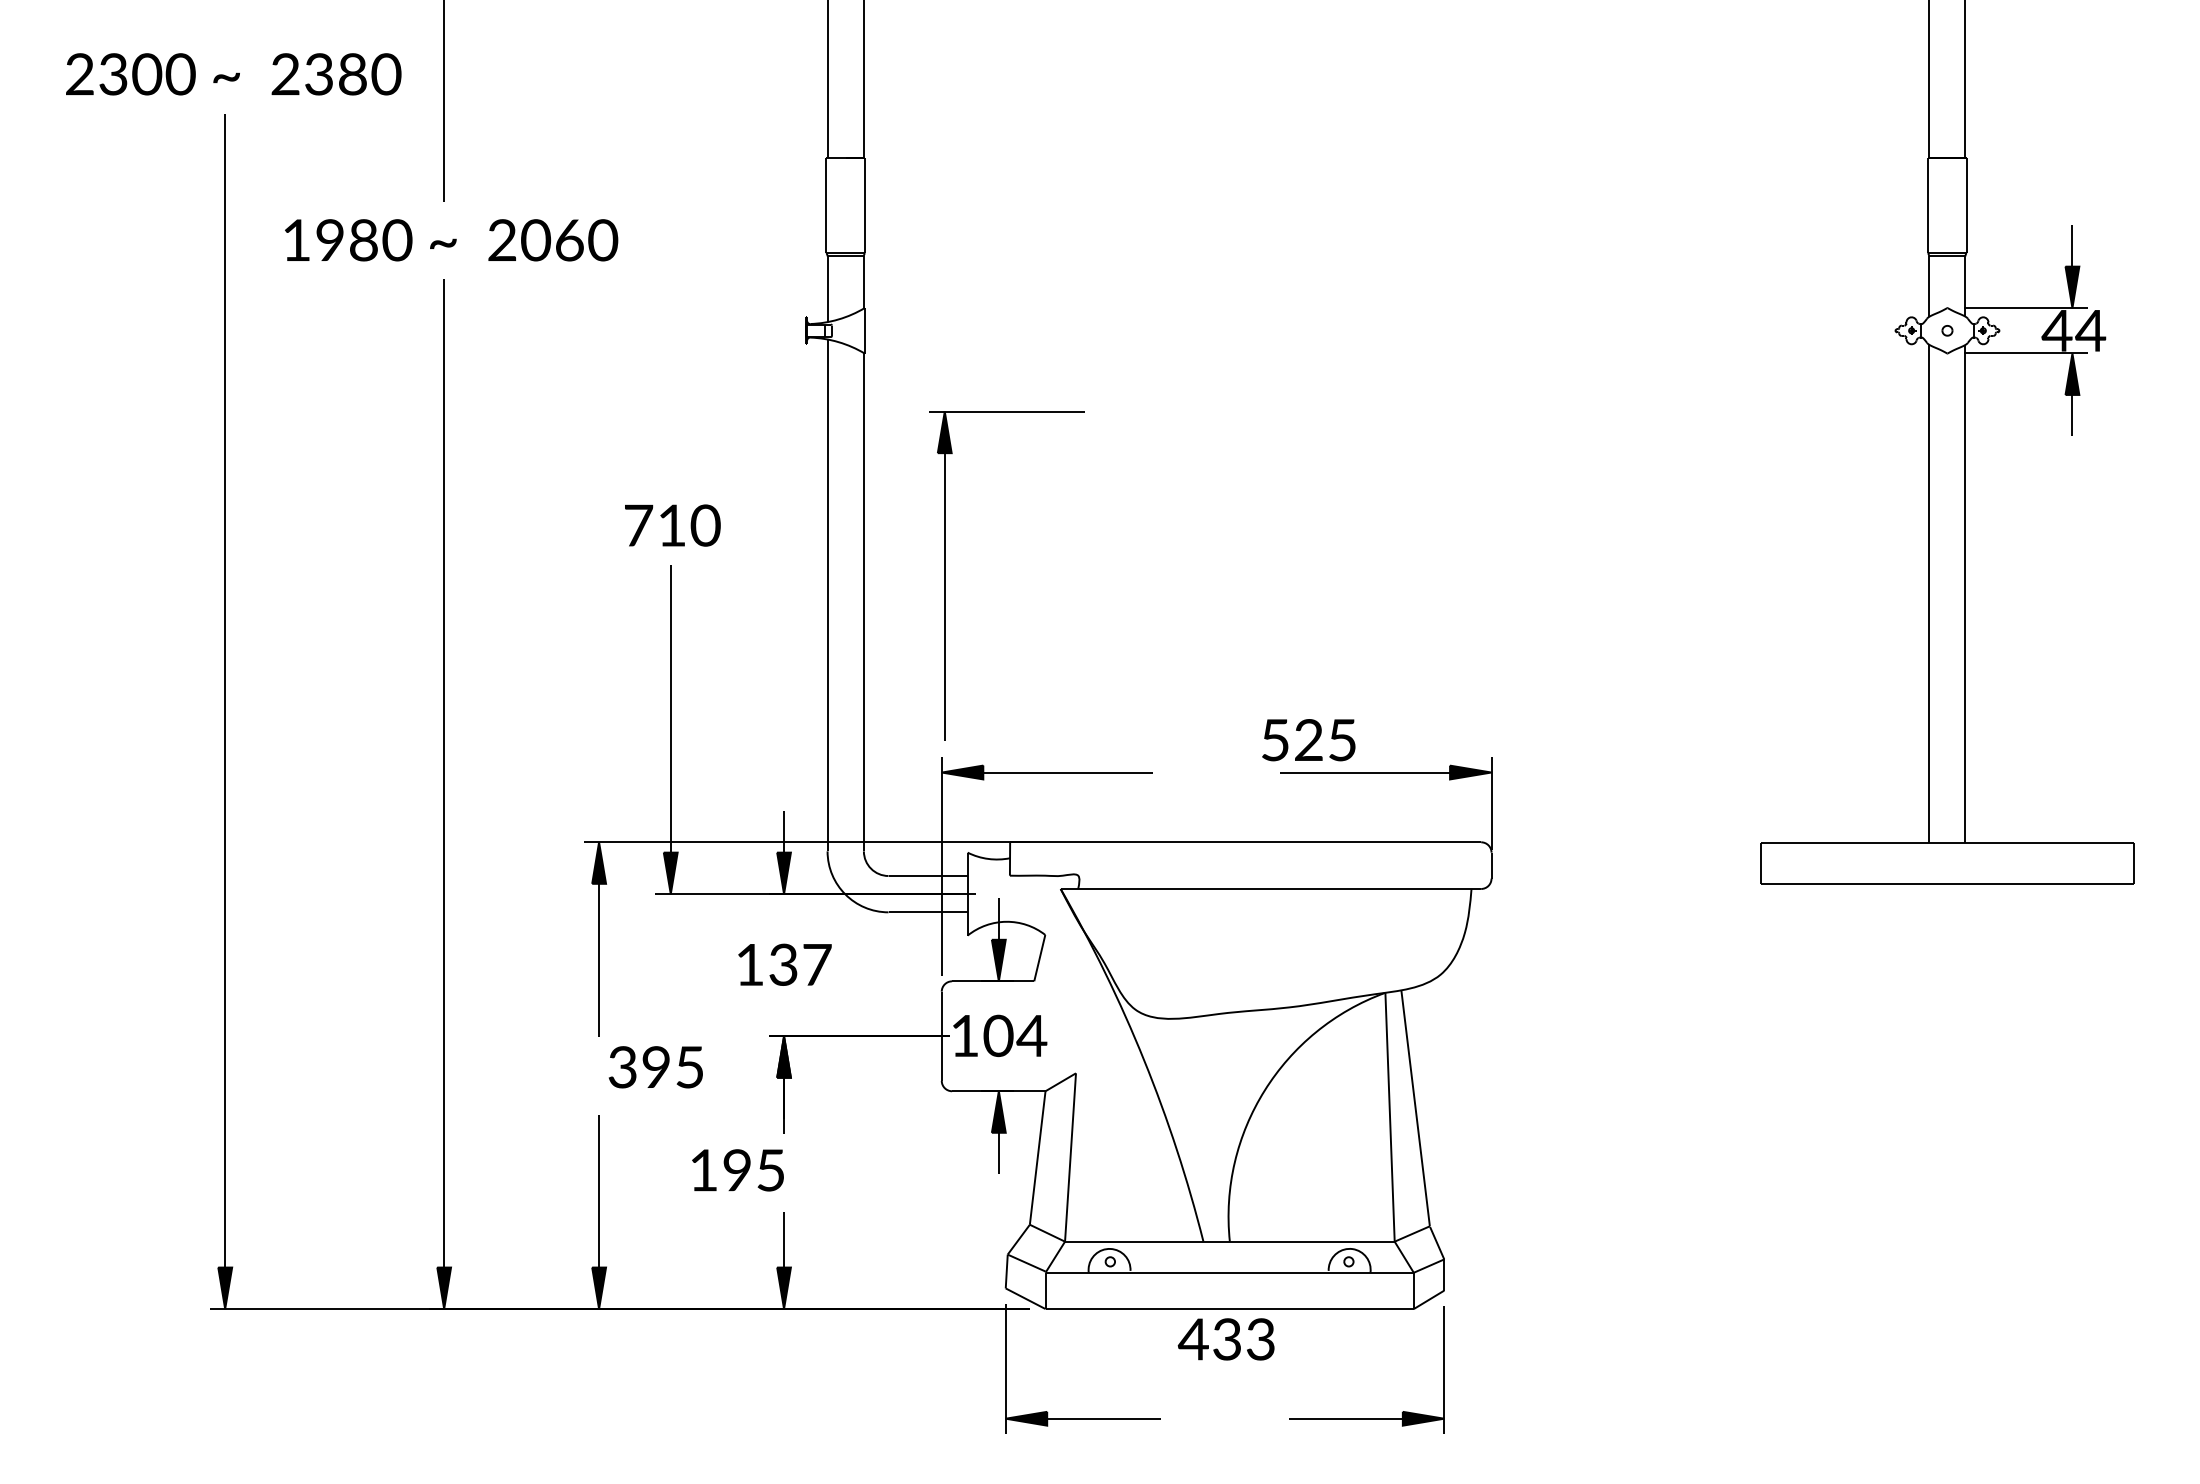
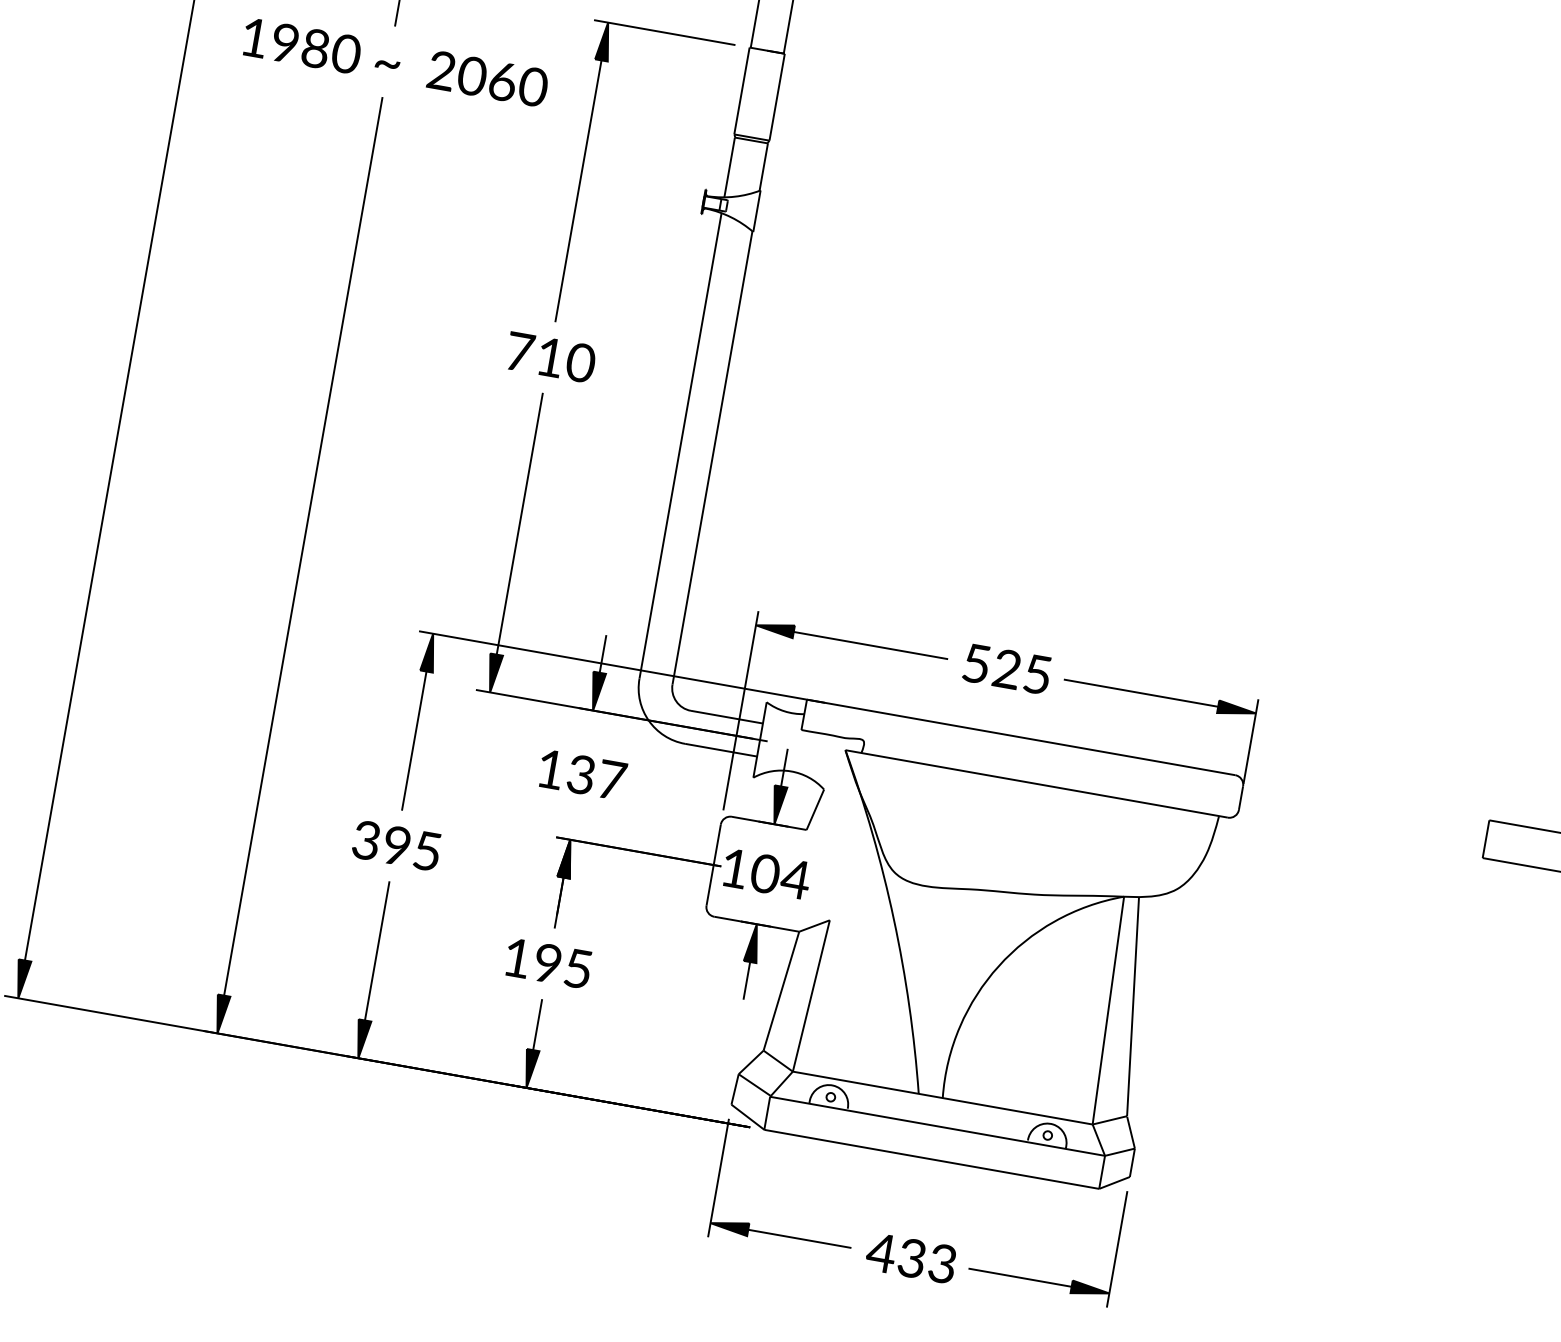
part: (945, 575) -> (582, 171), moved
text: (1308, 740) -> (1006, 669), moved
text: (655, 1067) -> (396, 845), moved
text: (737, 1170) -> (547, 963), moved
text: (1225, 1339) -> (910, 1258), moved

